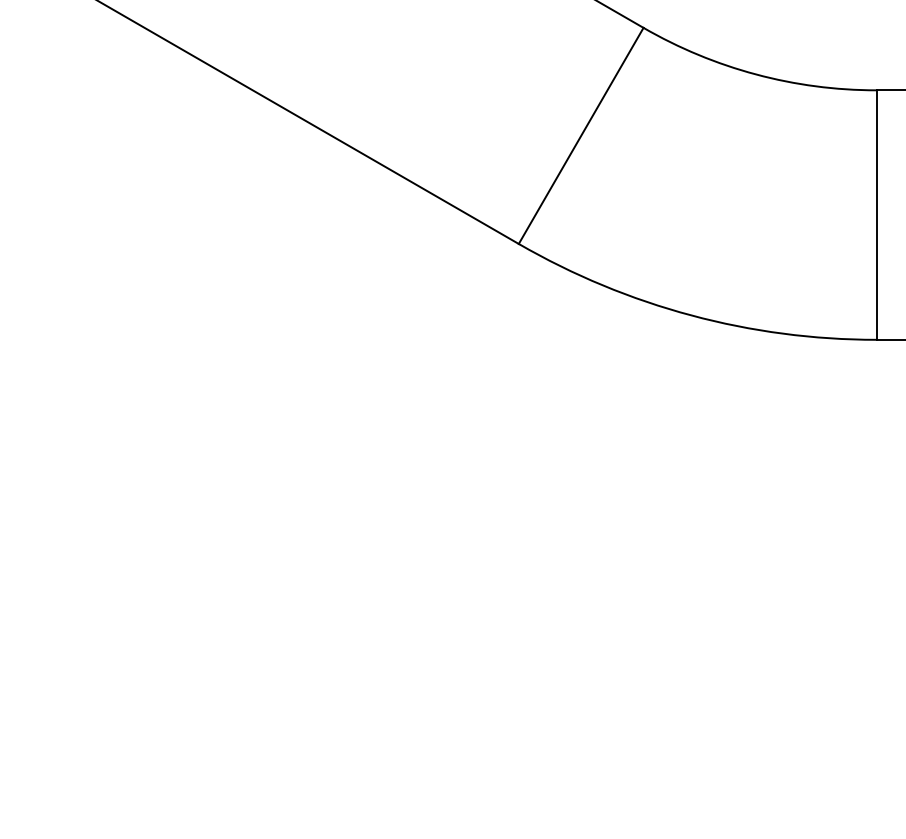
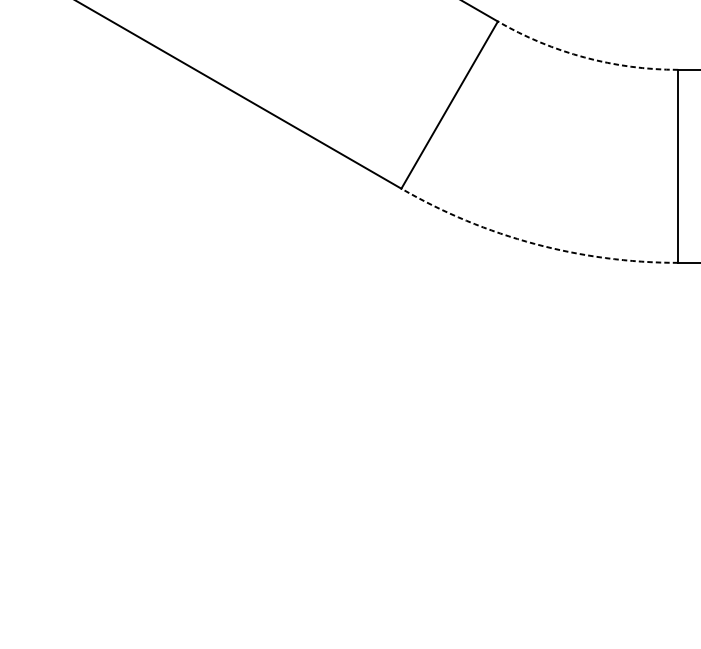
arc: (755, 74) -> (584, 57), solid -> dashed
arc: (691, 315) -> (535, 244), solid -> dashed

